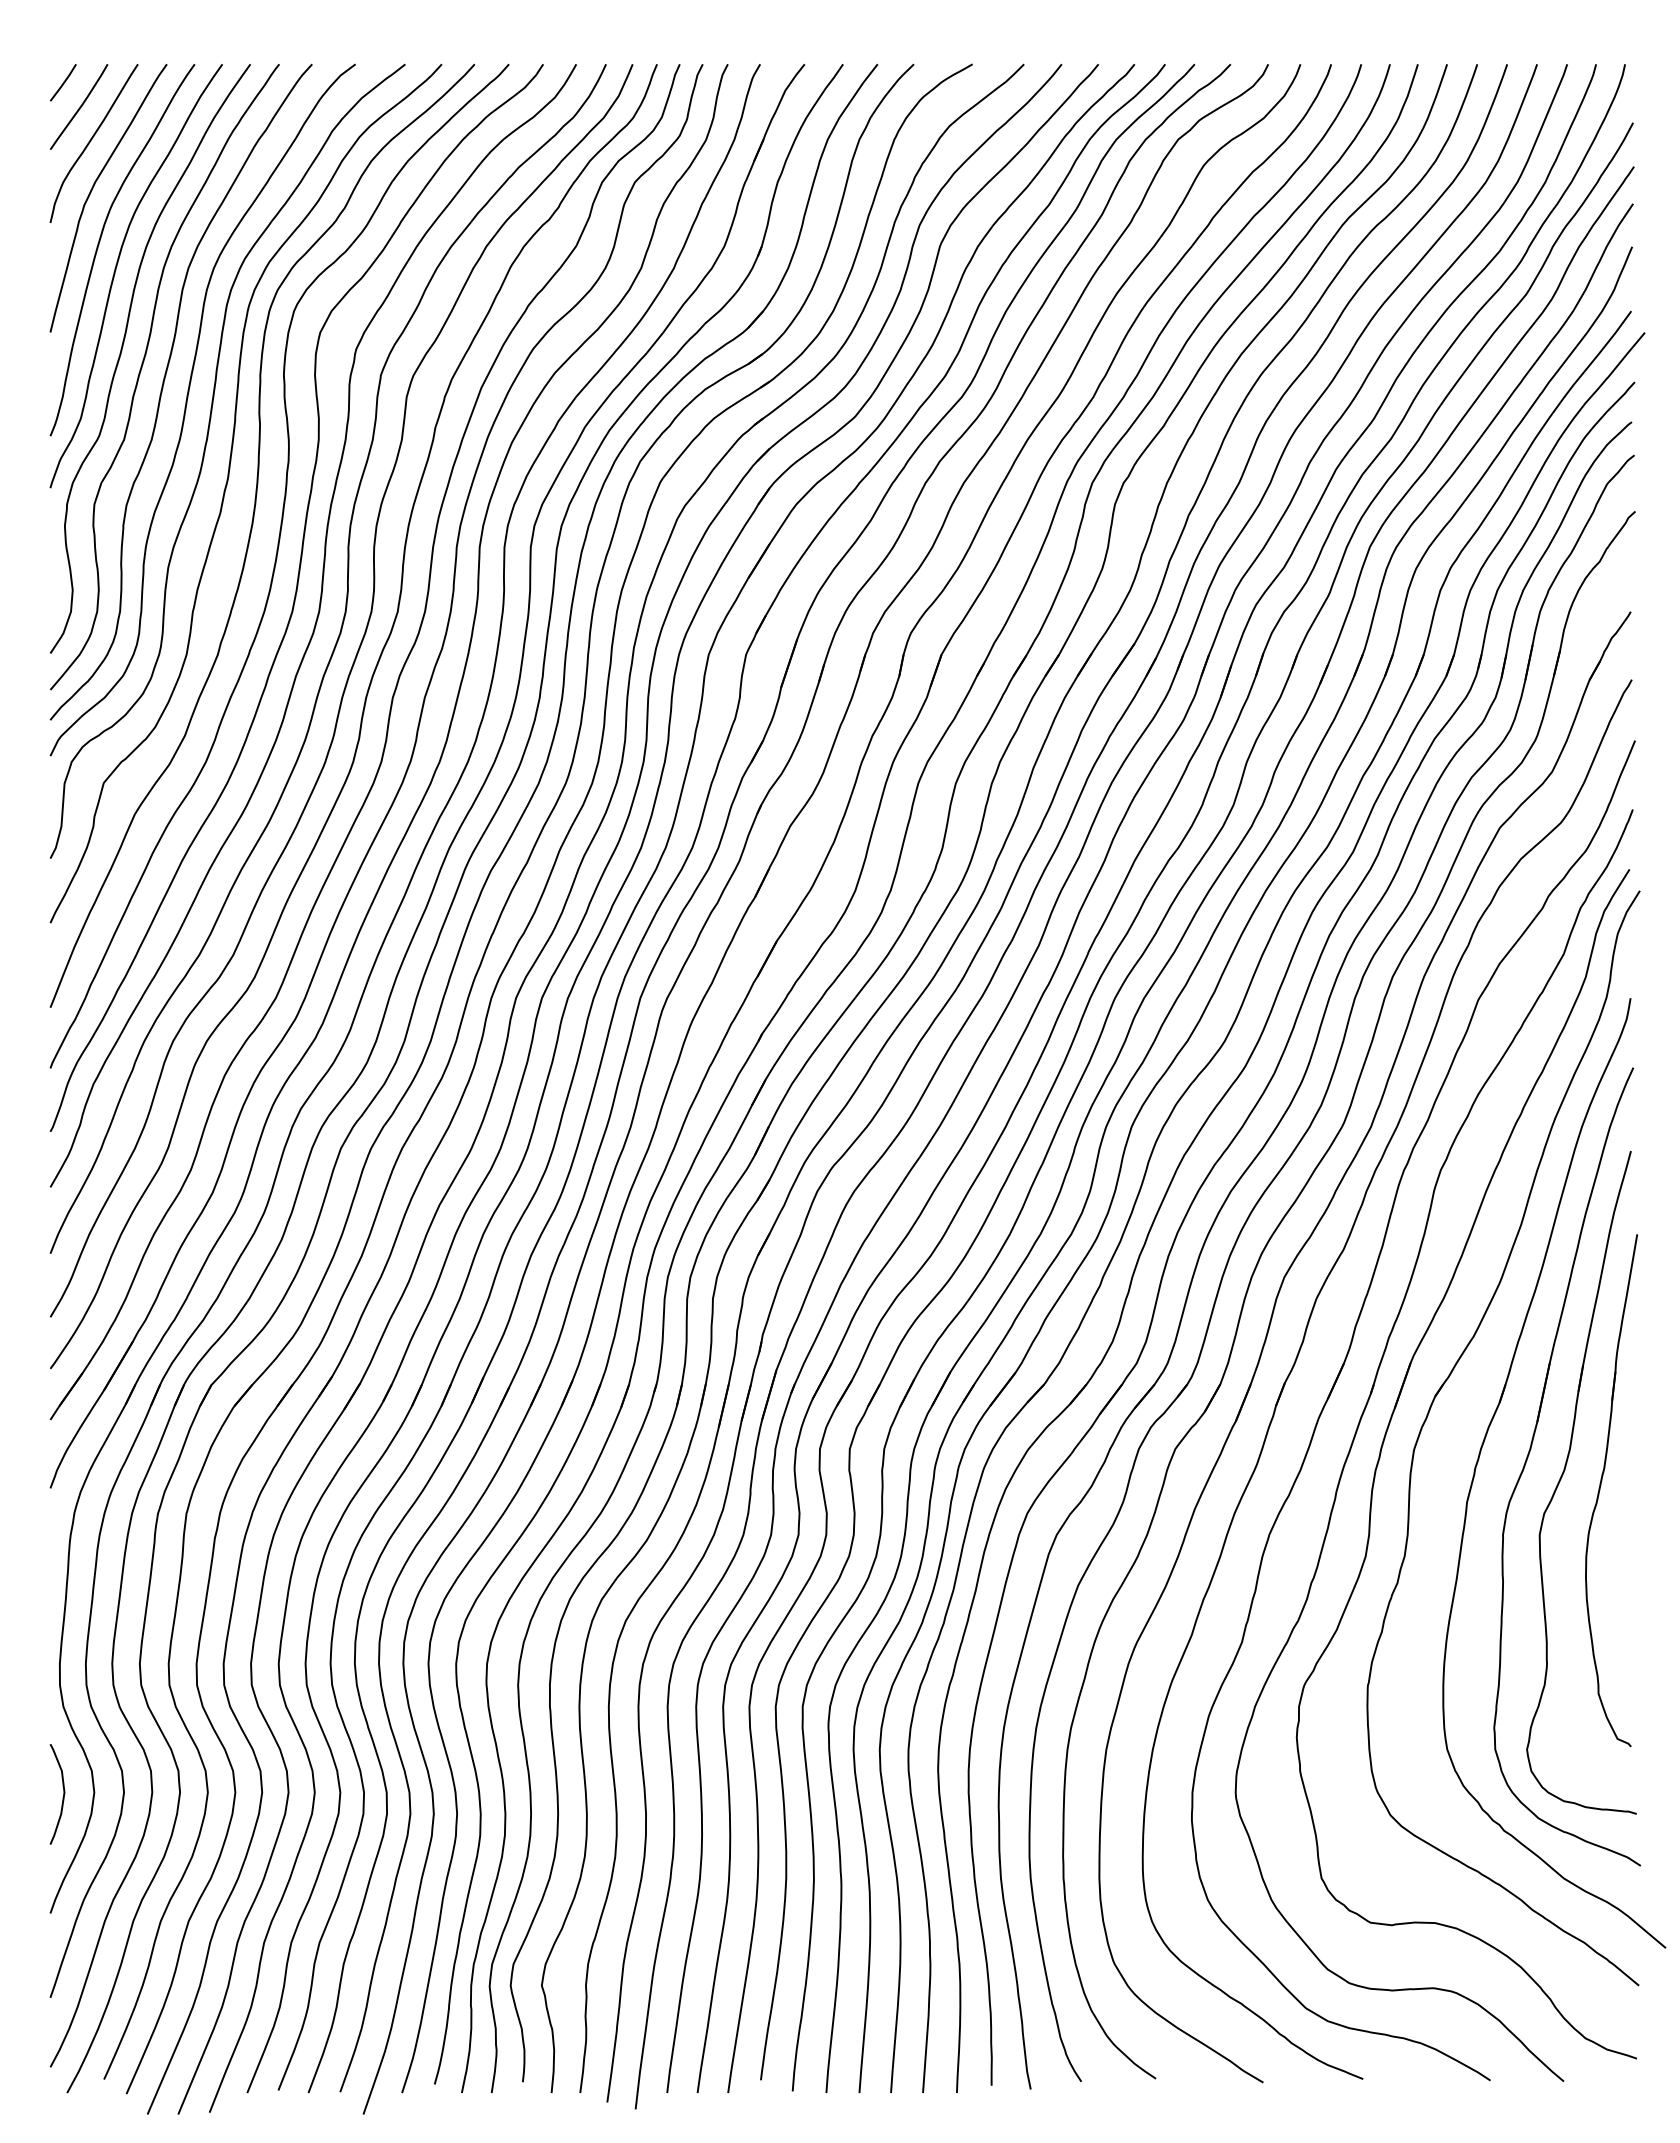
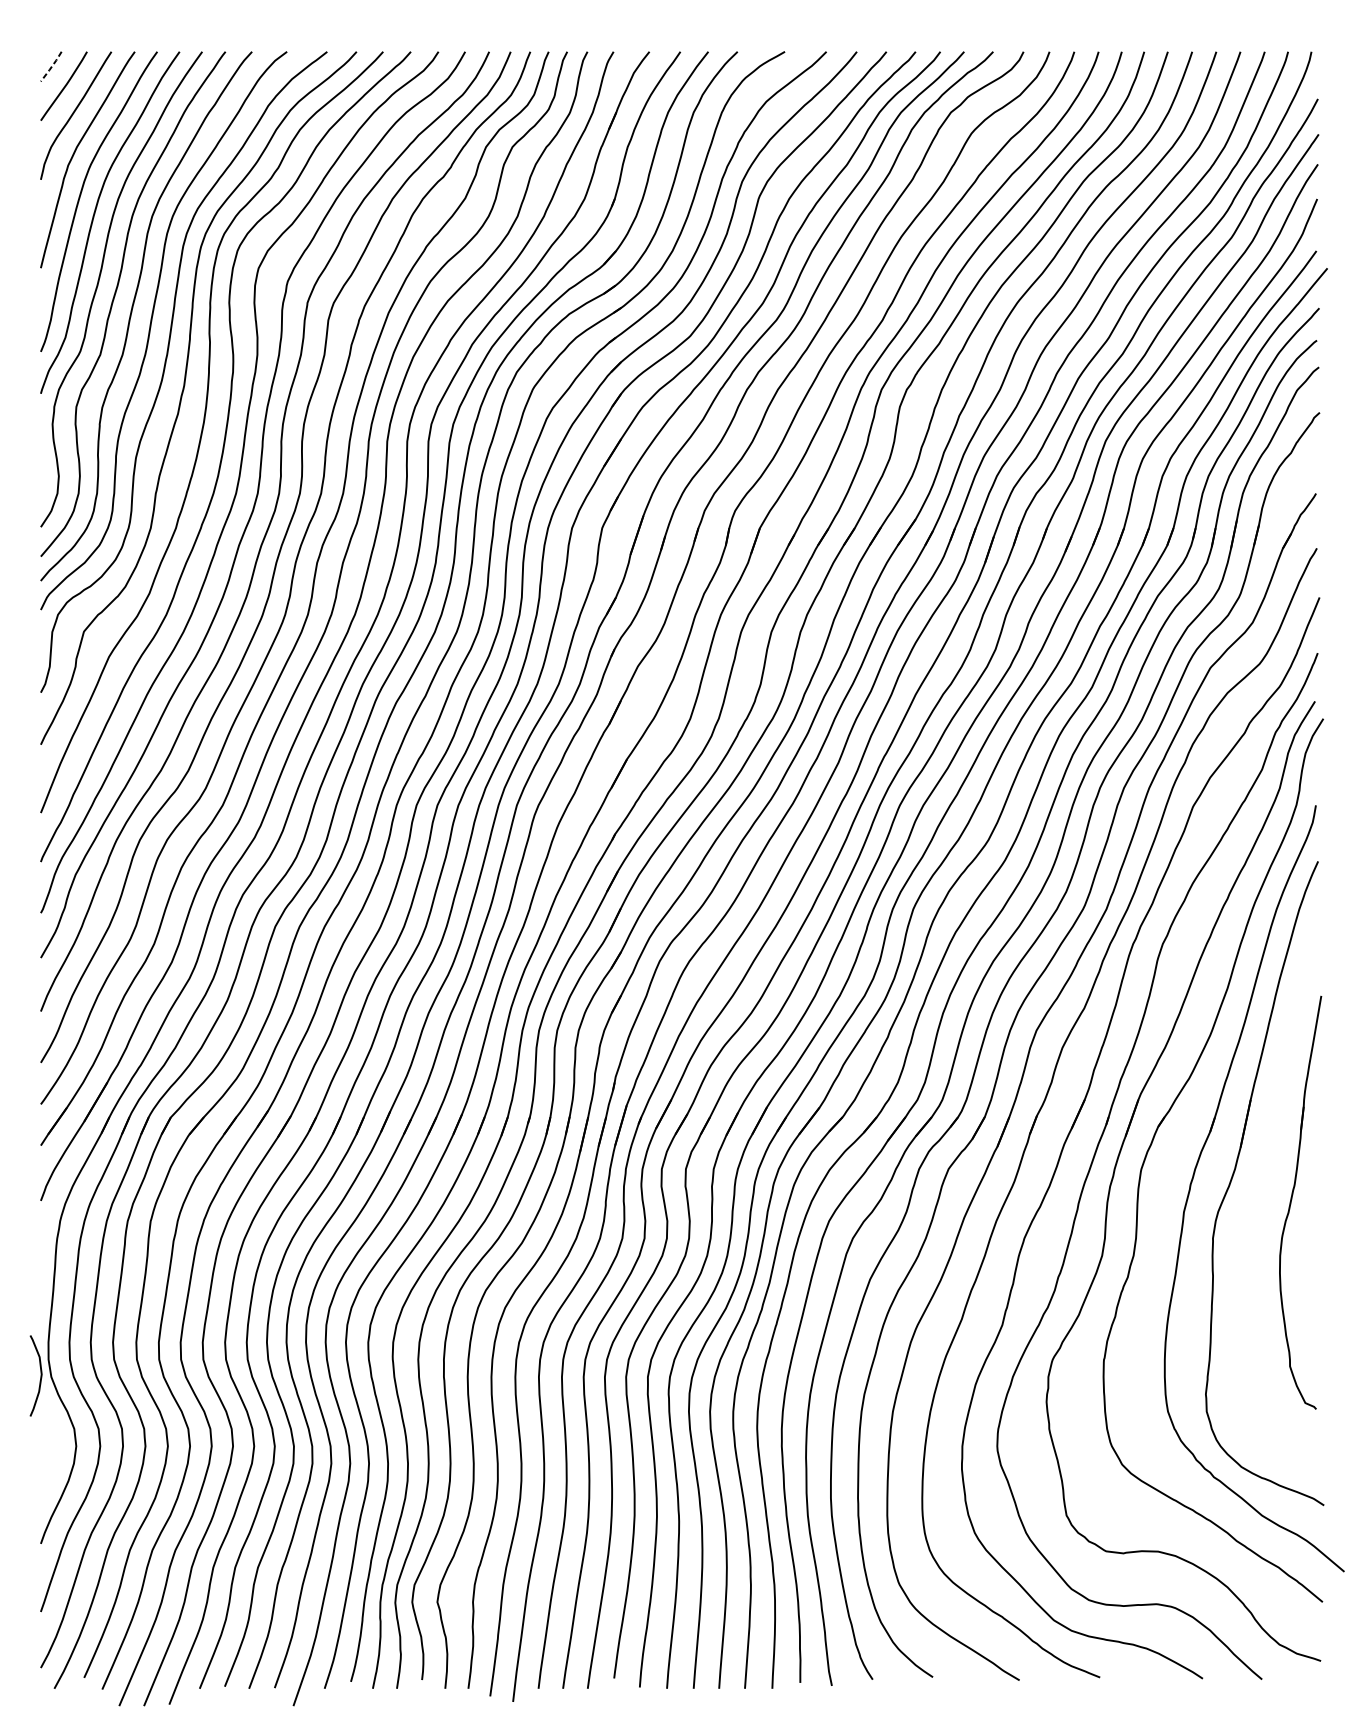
line: (63, 82) -> (51, 66), solid -> dashed
part: (1563, 1475) -> (1261, 1190), removed
curve: (62, 1797) -> (40, 1378), moved

